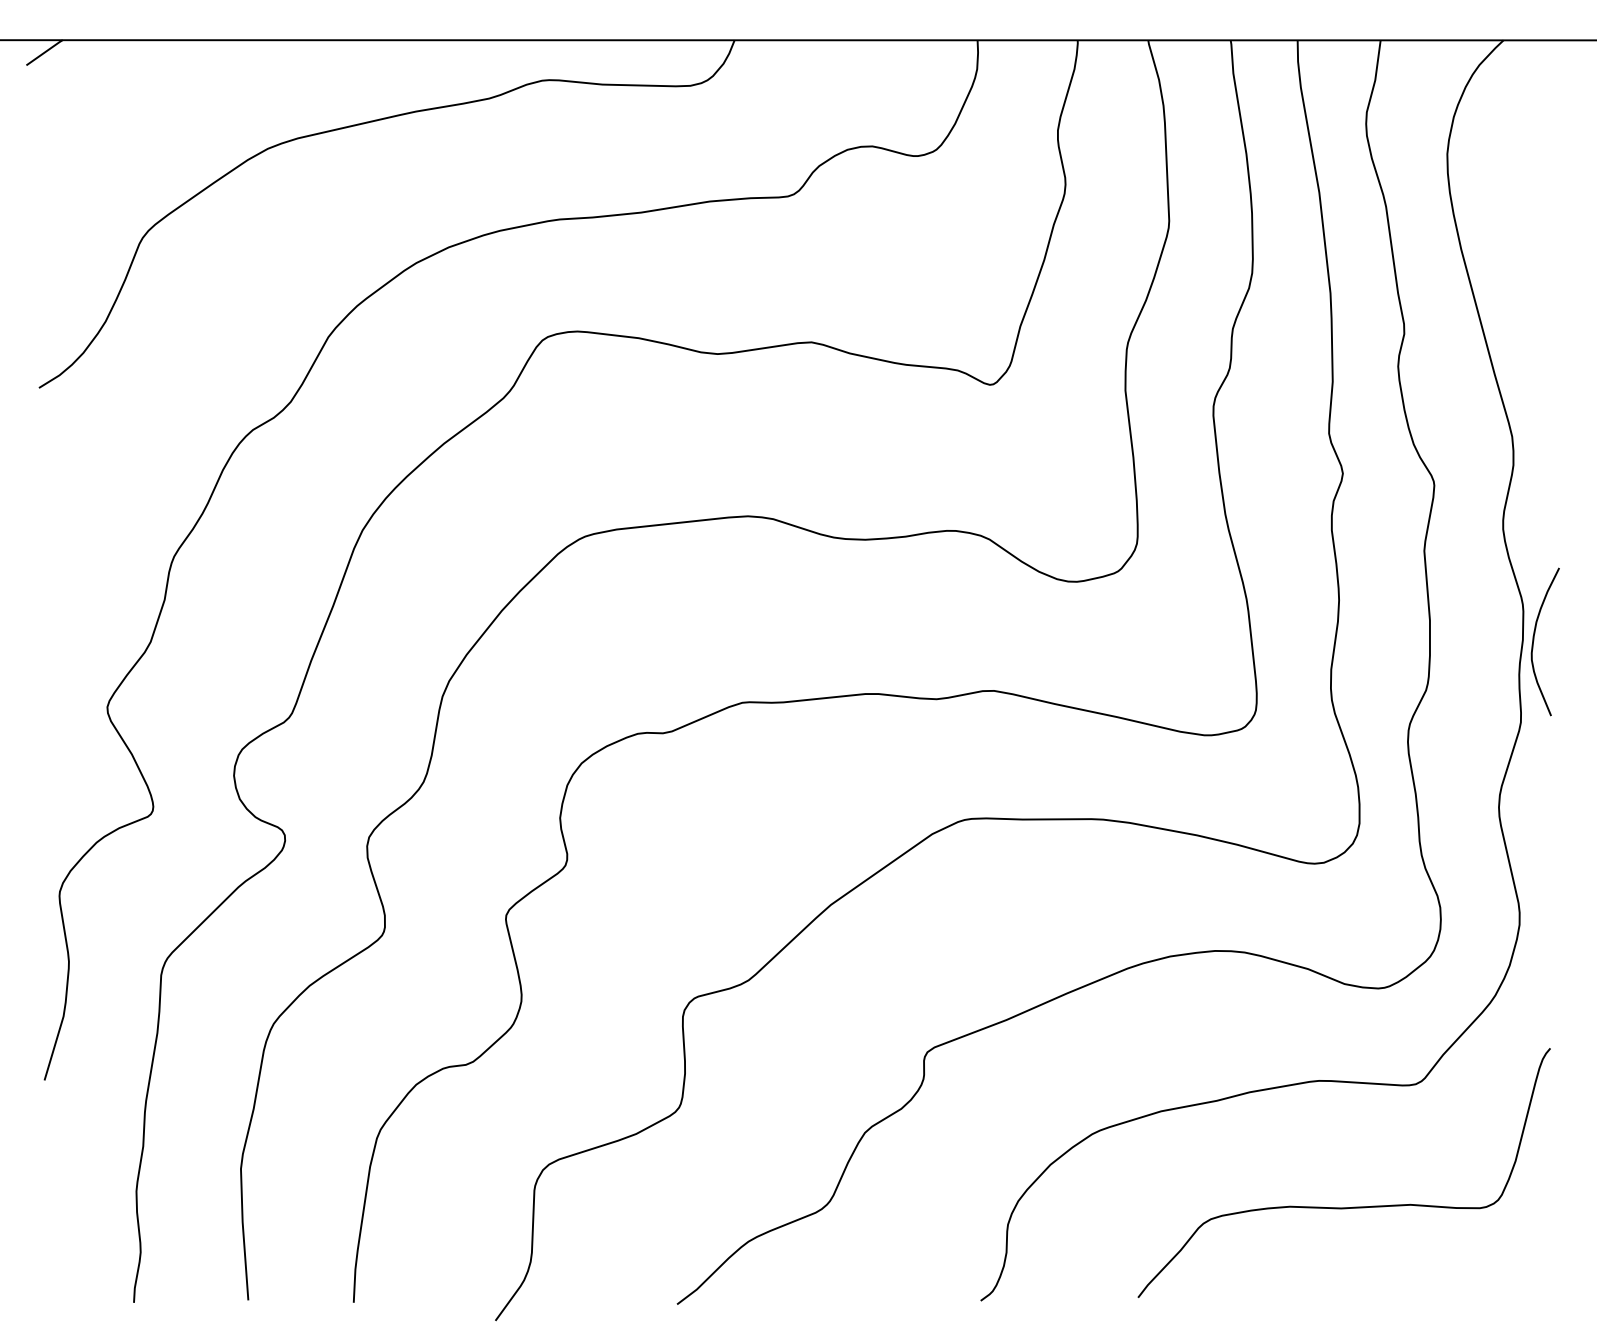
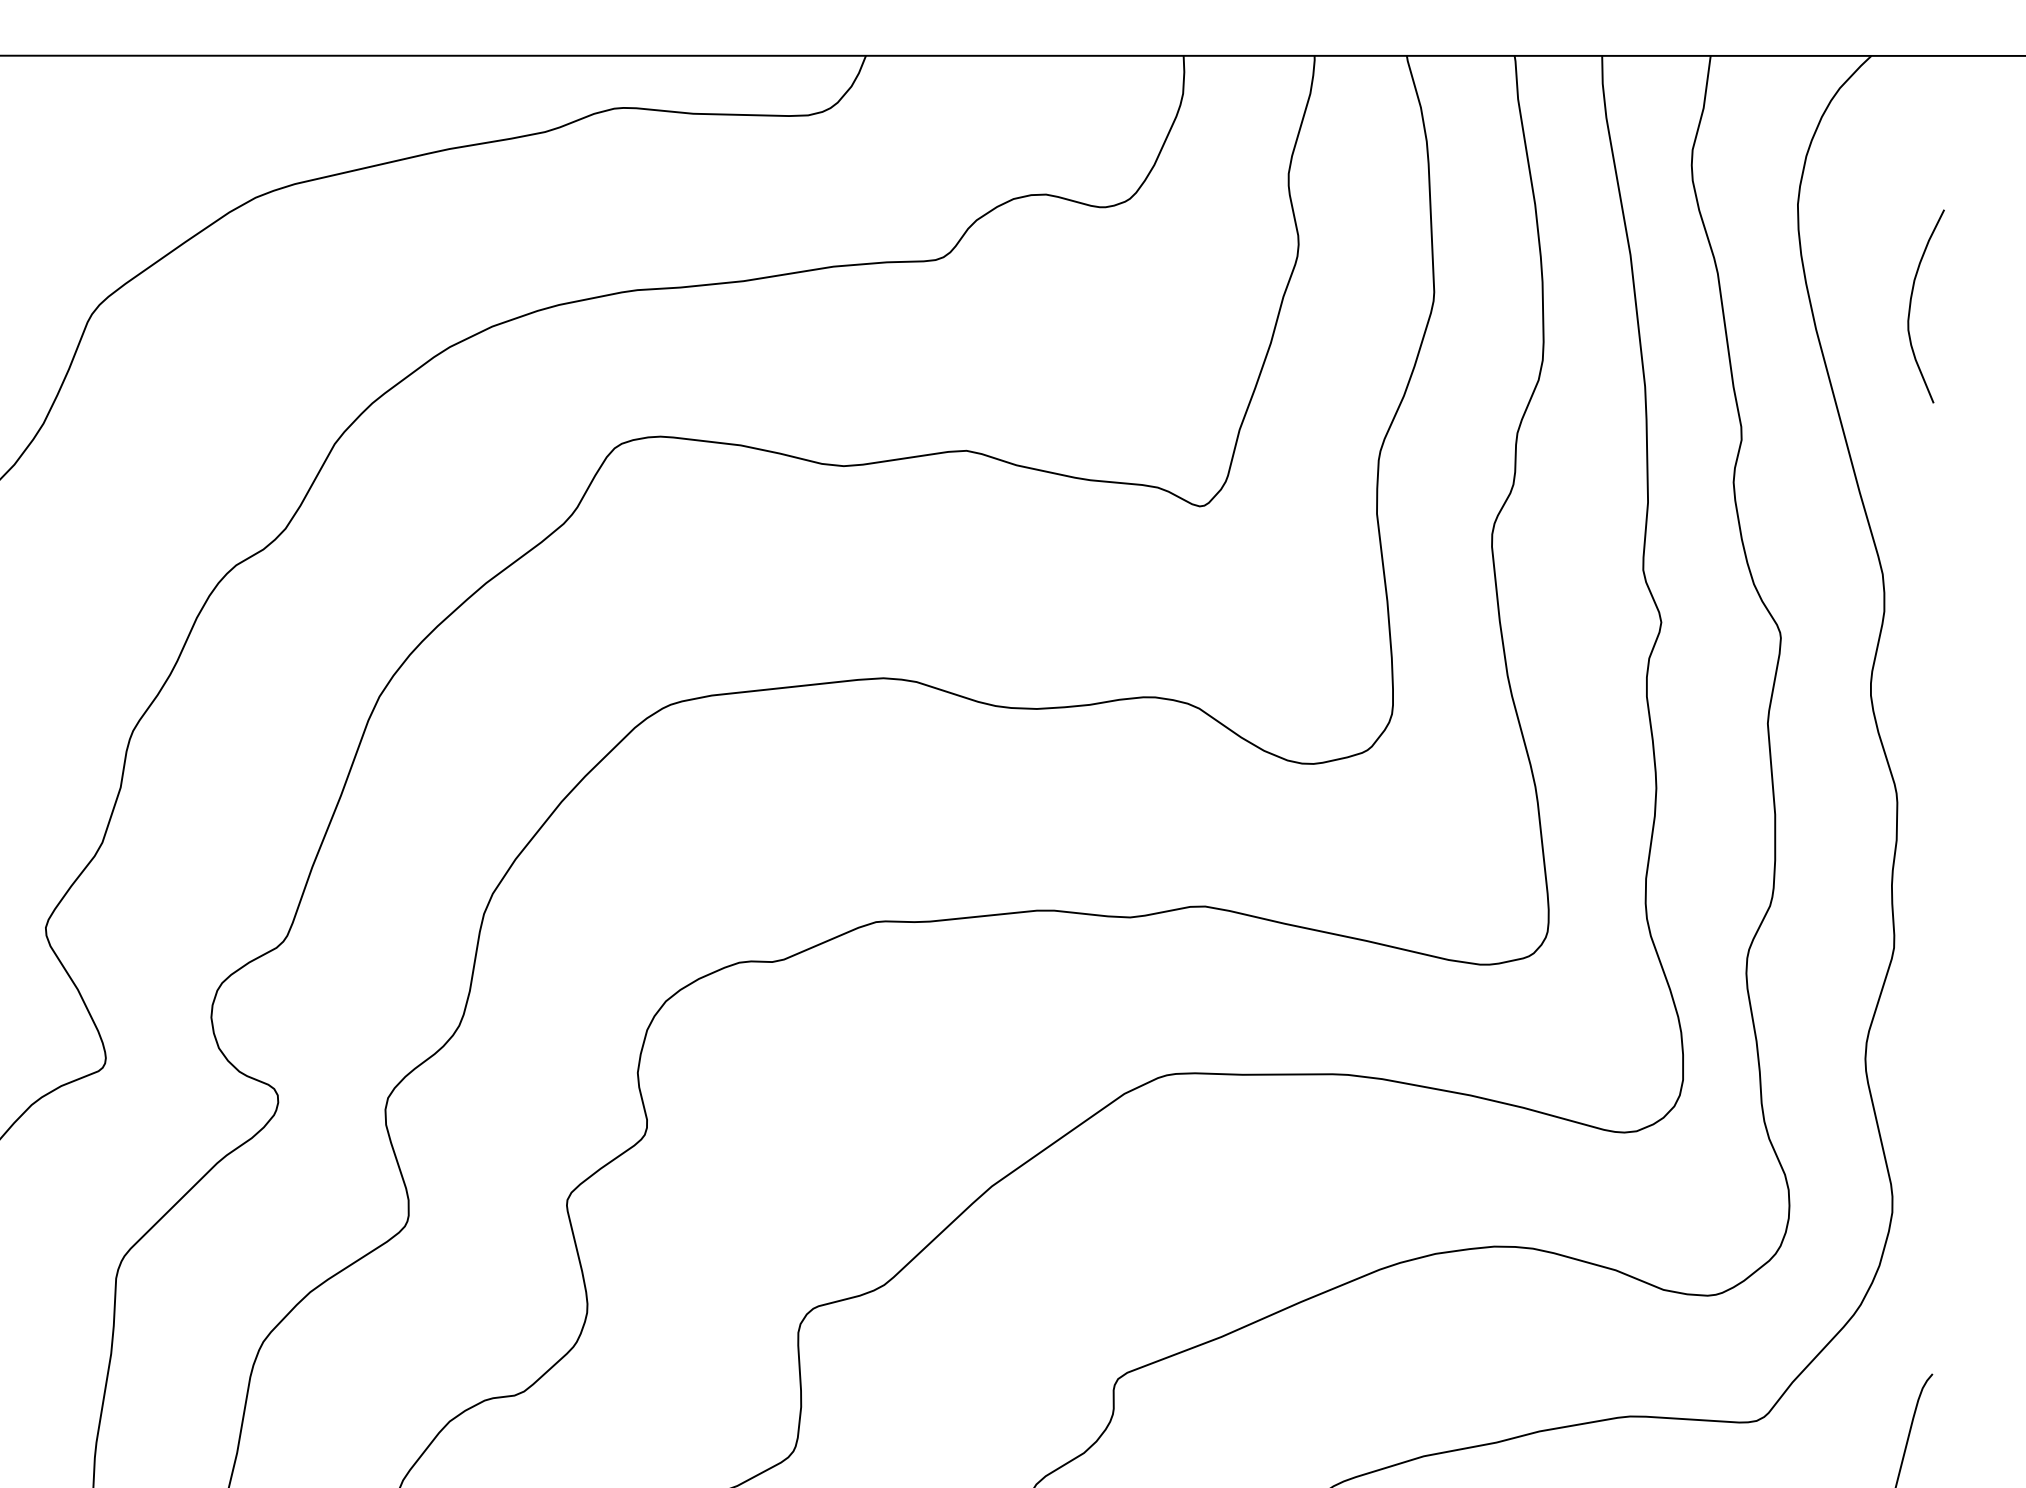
curve: (1534, 640) -> (1911, 304), moved

